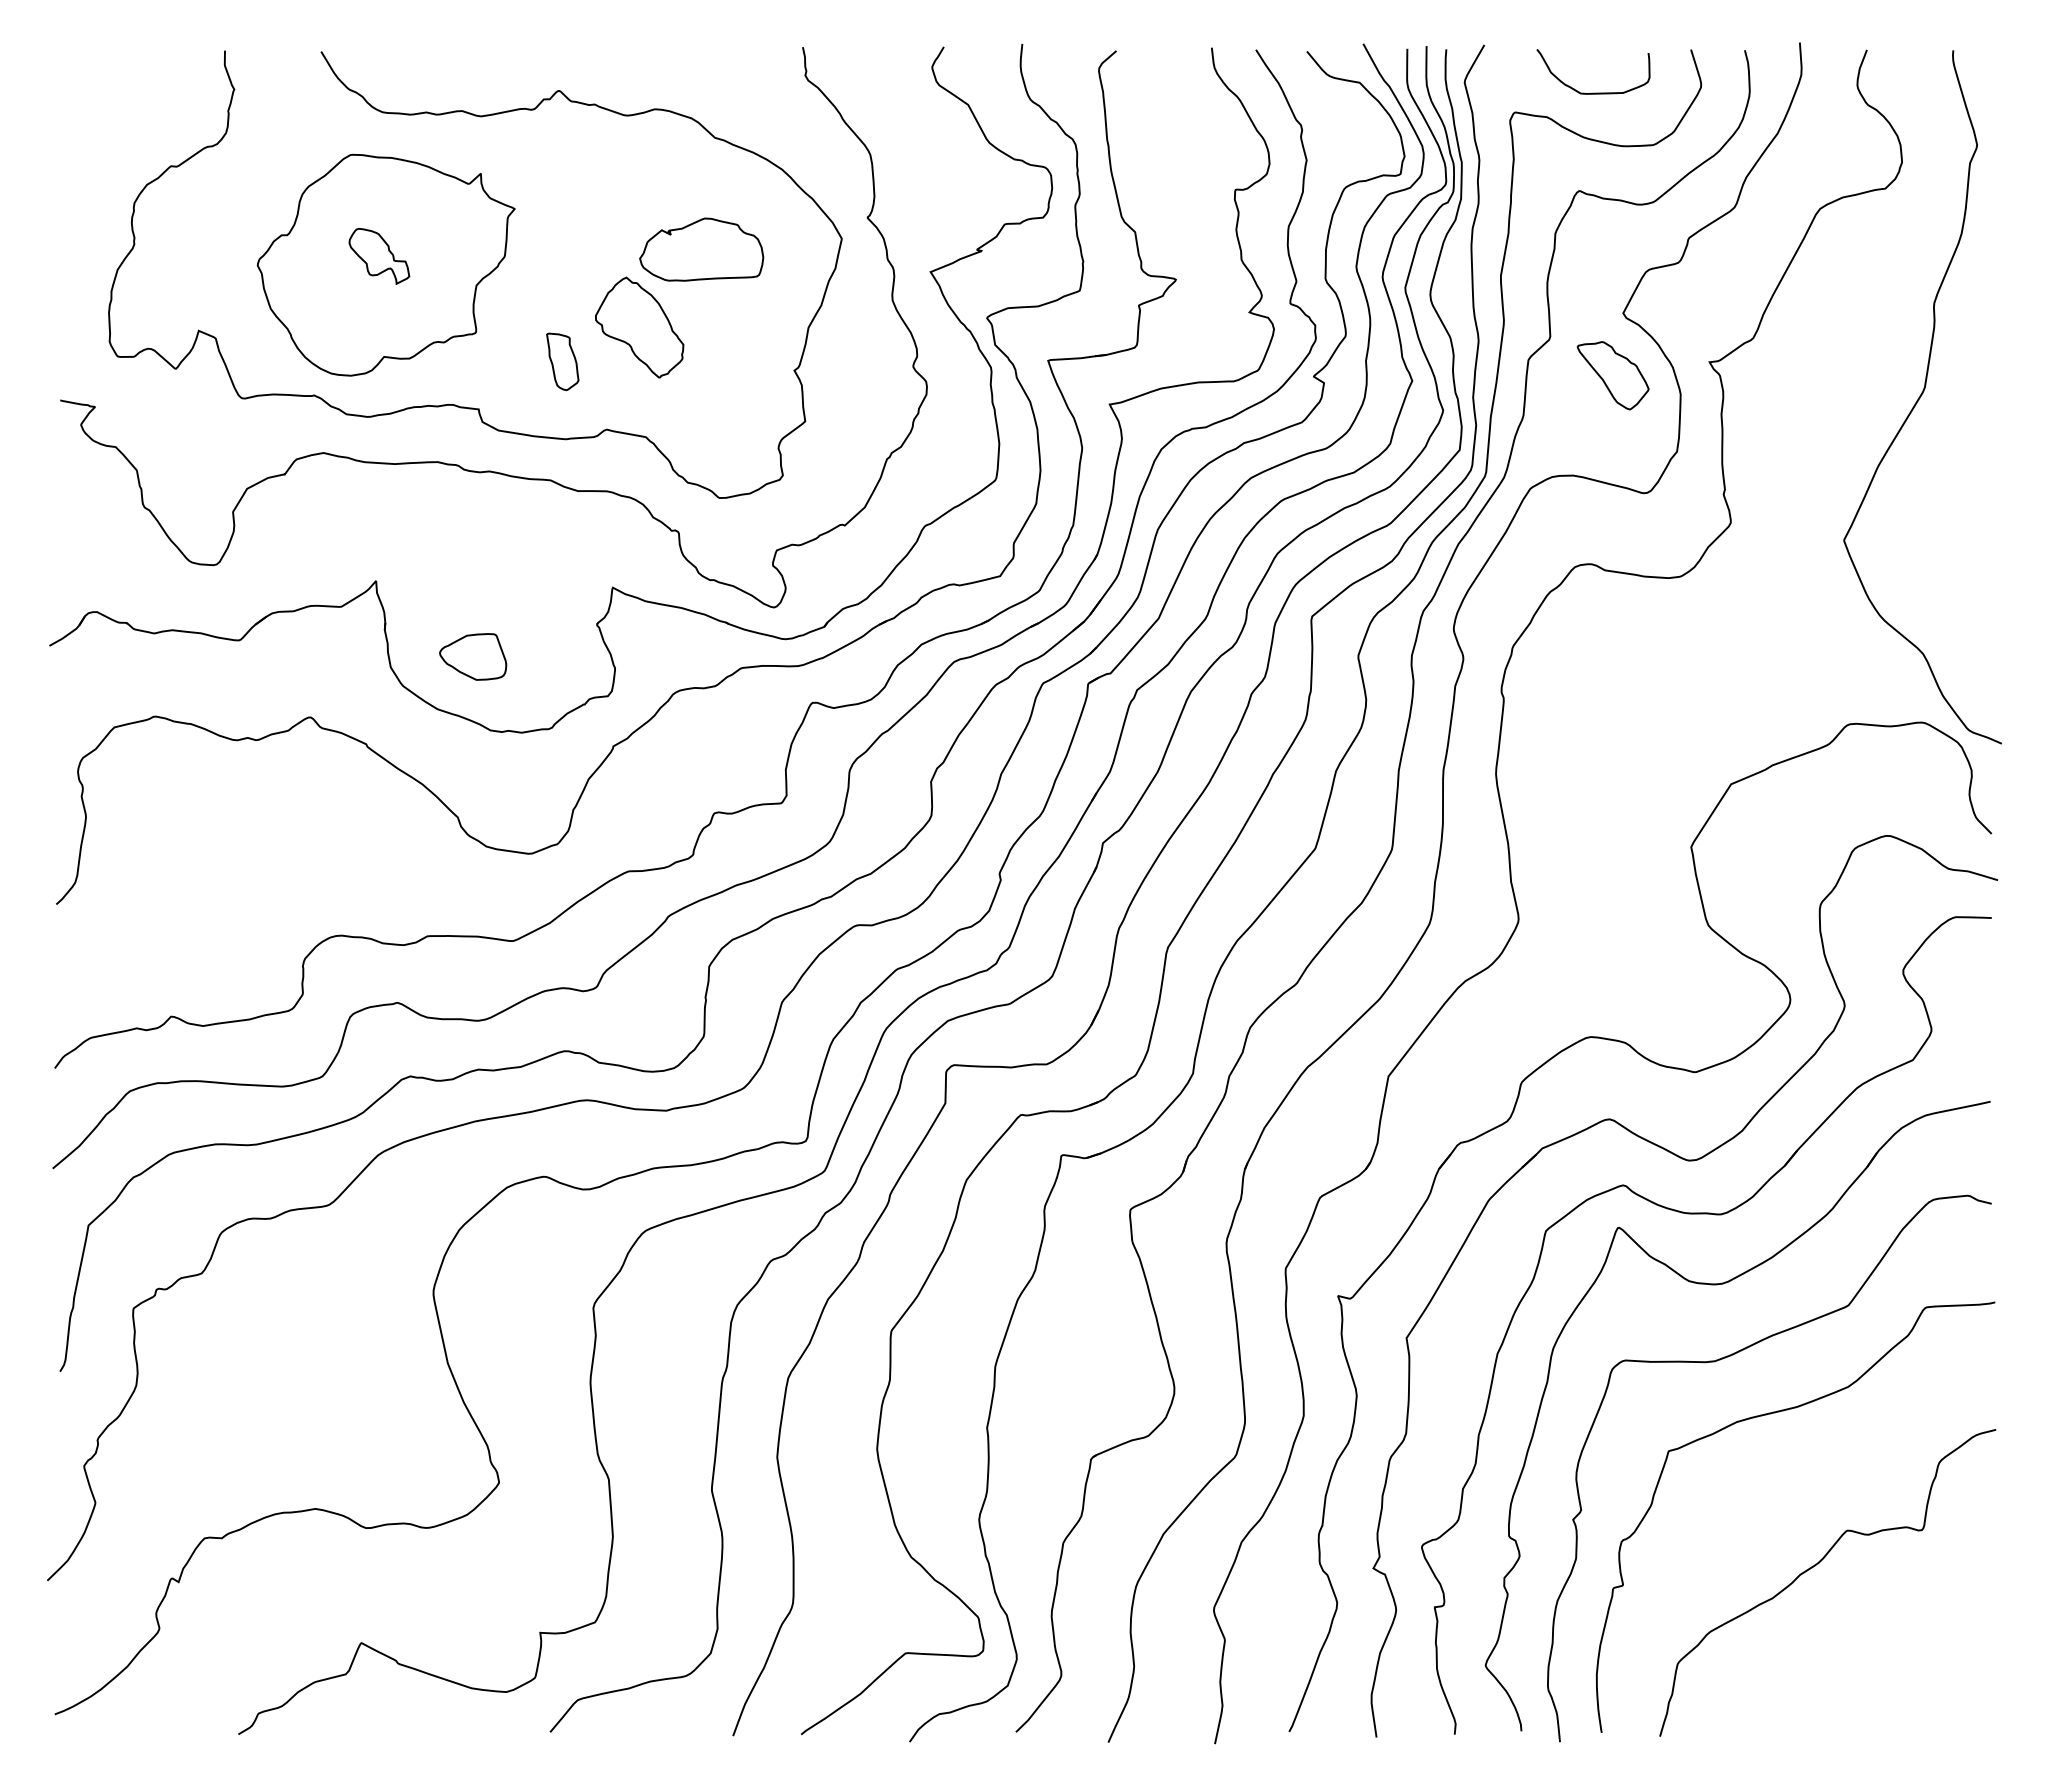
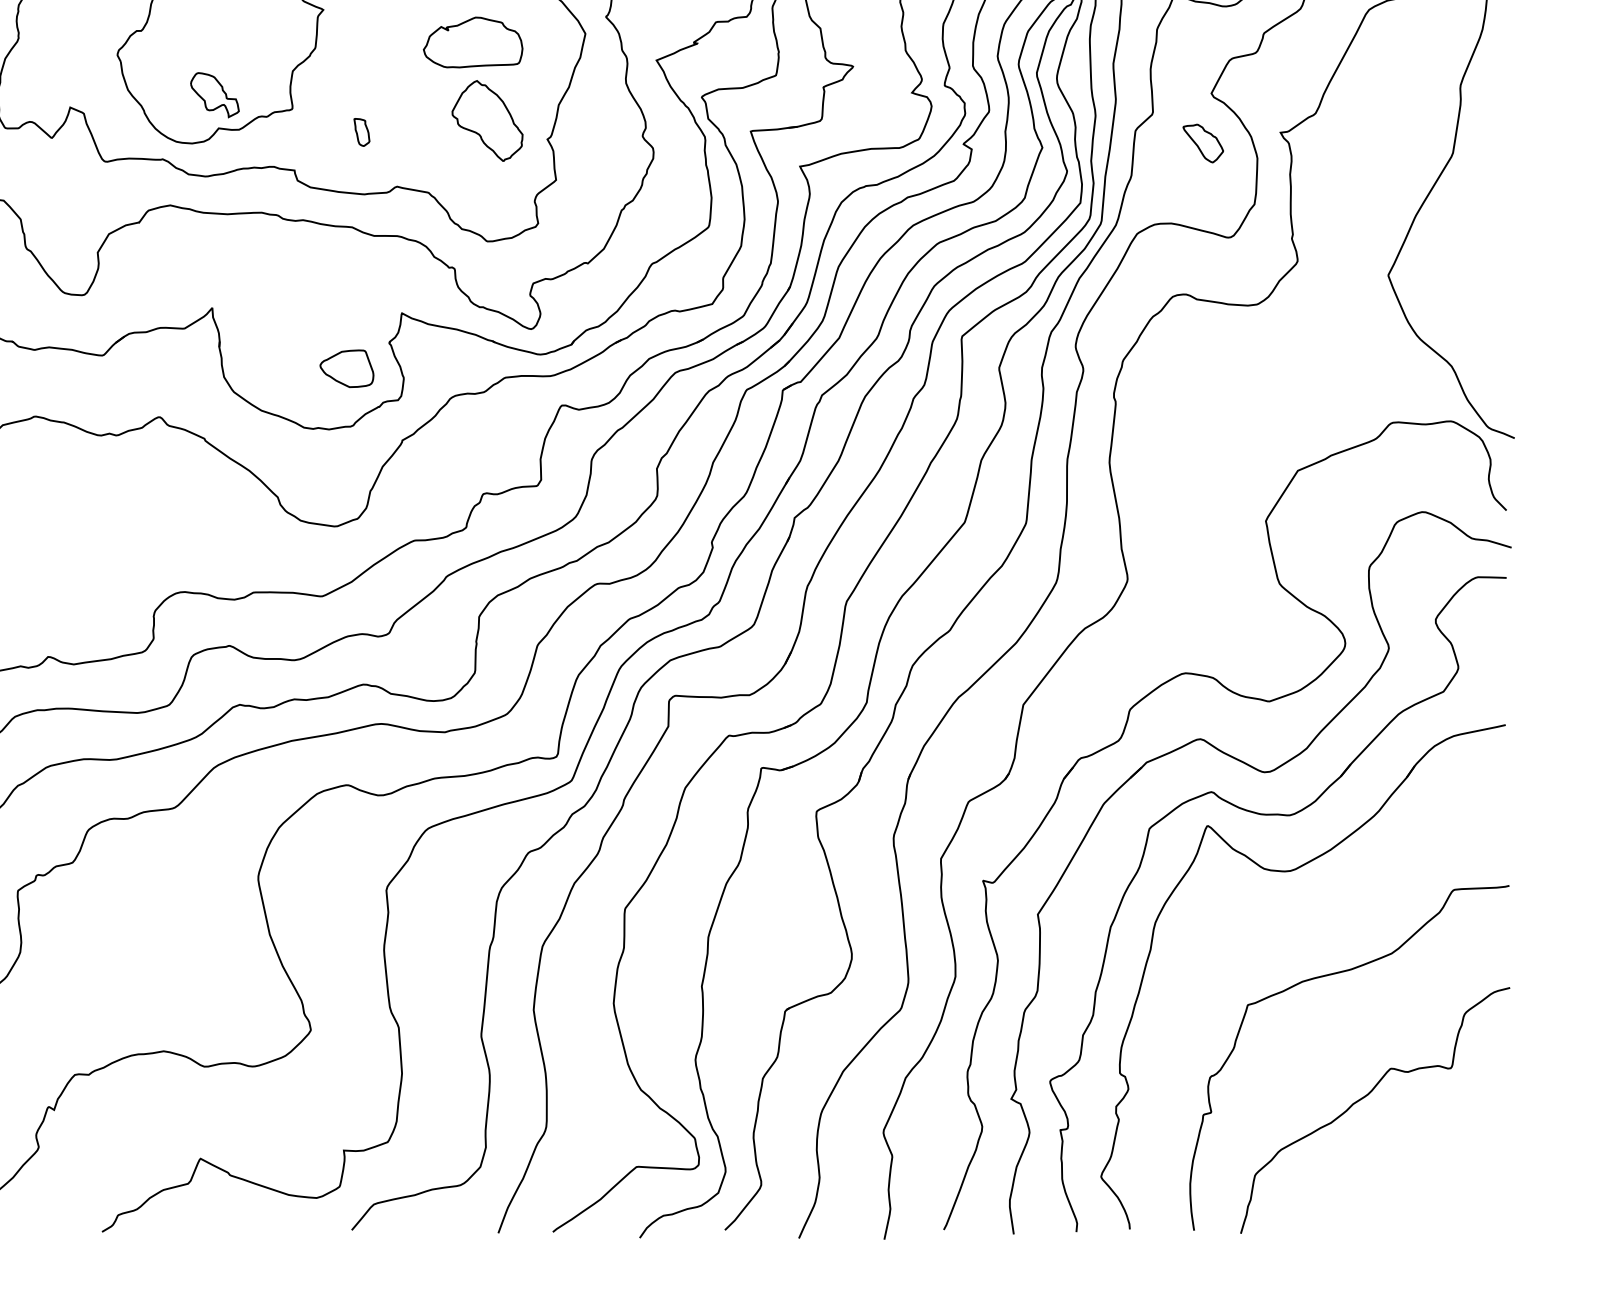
part: (379, 256) -> (215, 95), moved
part: (639, 327) -> (487, 120), moved
part: (562, 361) -> (361, 132), size x0.6
part: (1612, 375) -> (1202, 143), size x0.7
part: (473, 656) -> (347, 368), moved
curve: (1728, 1357) -> (1295, 929), removed

